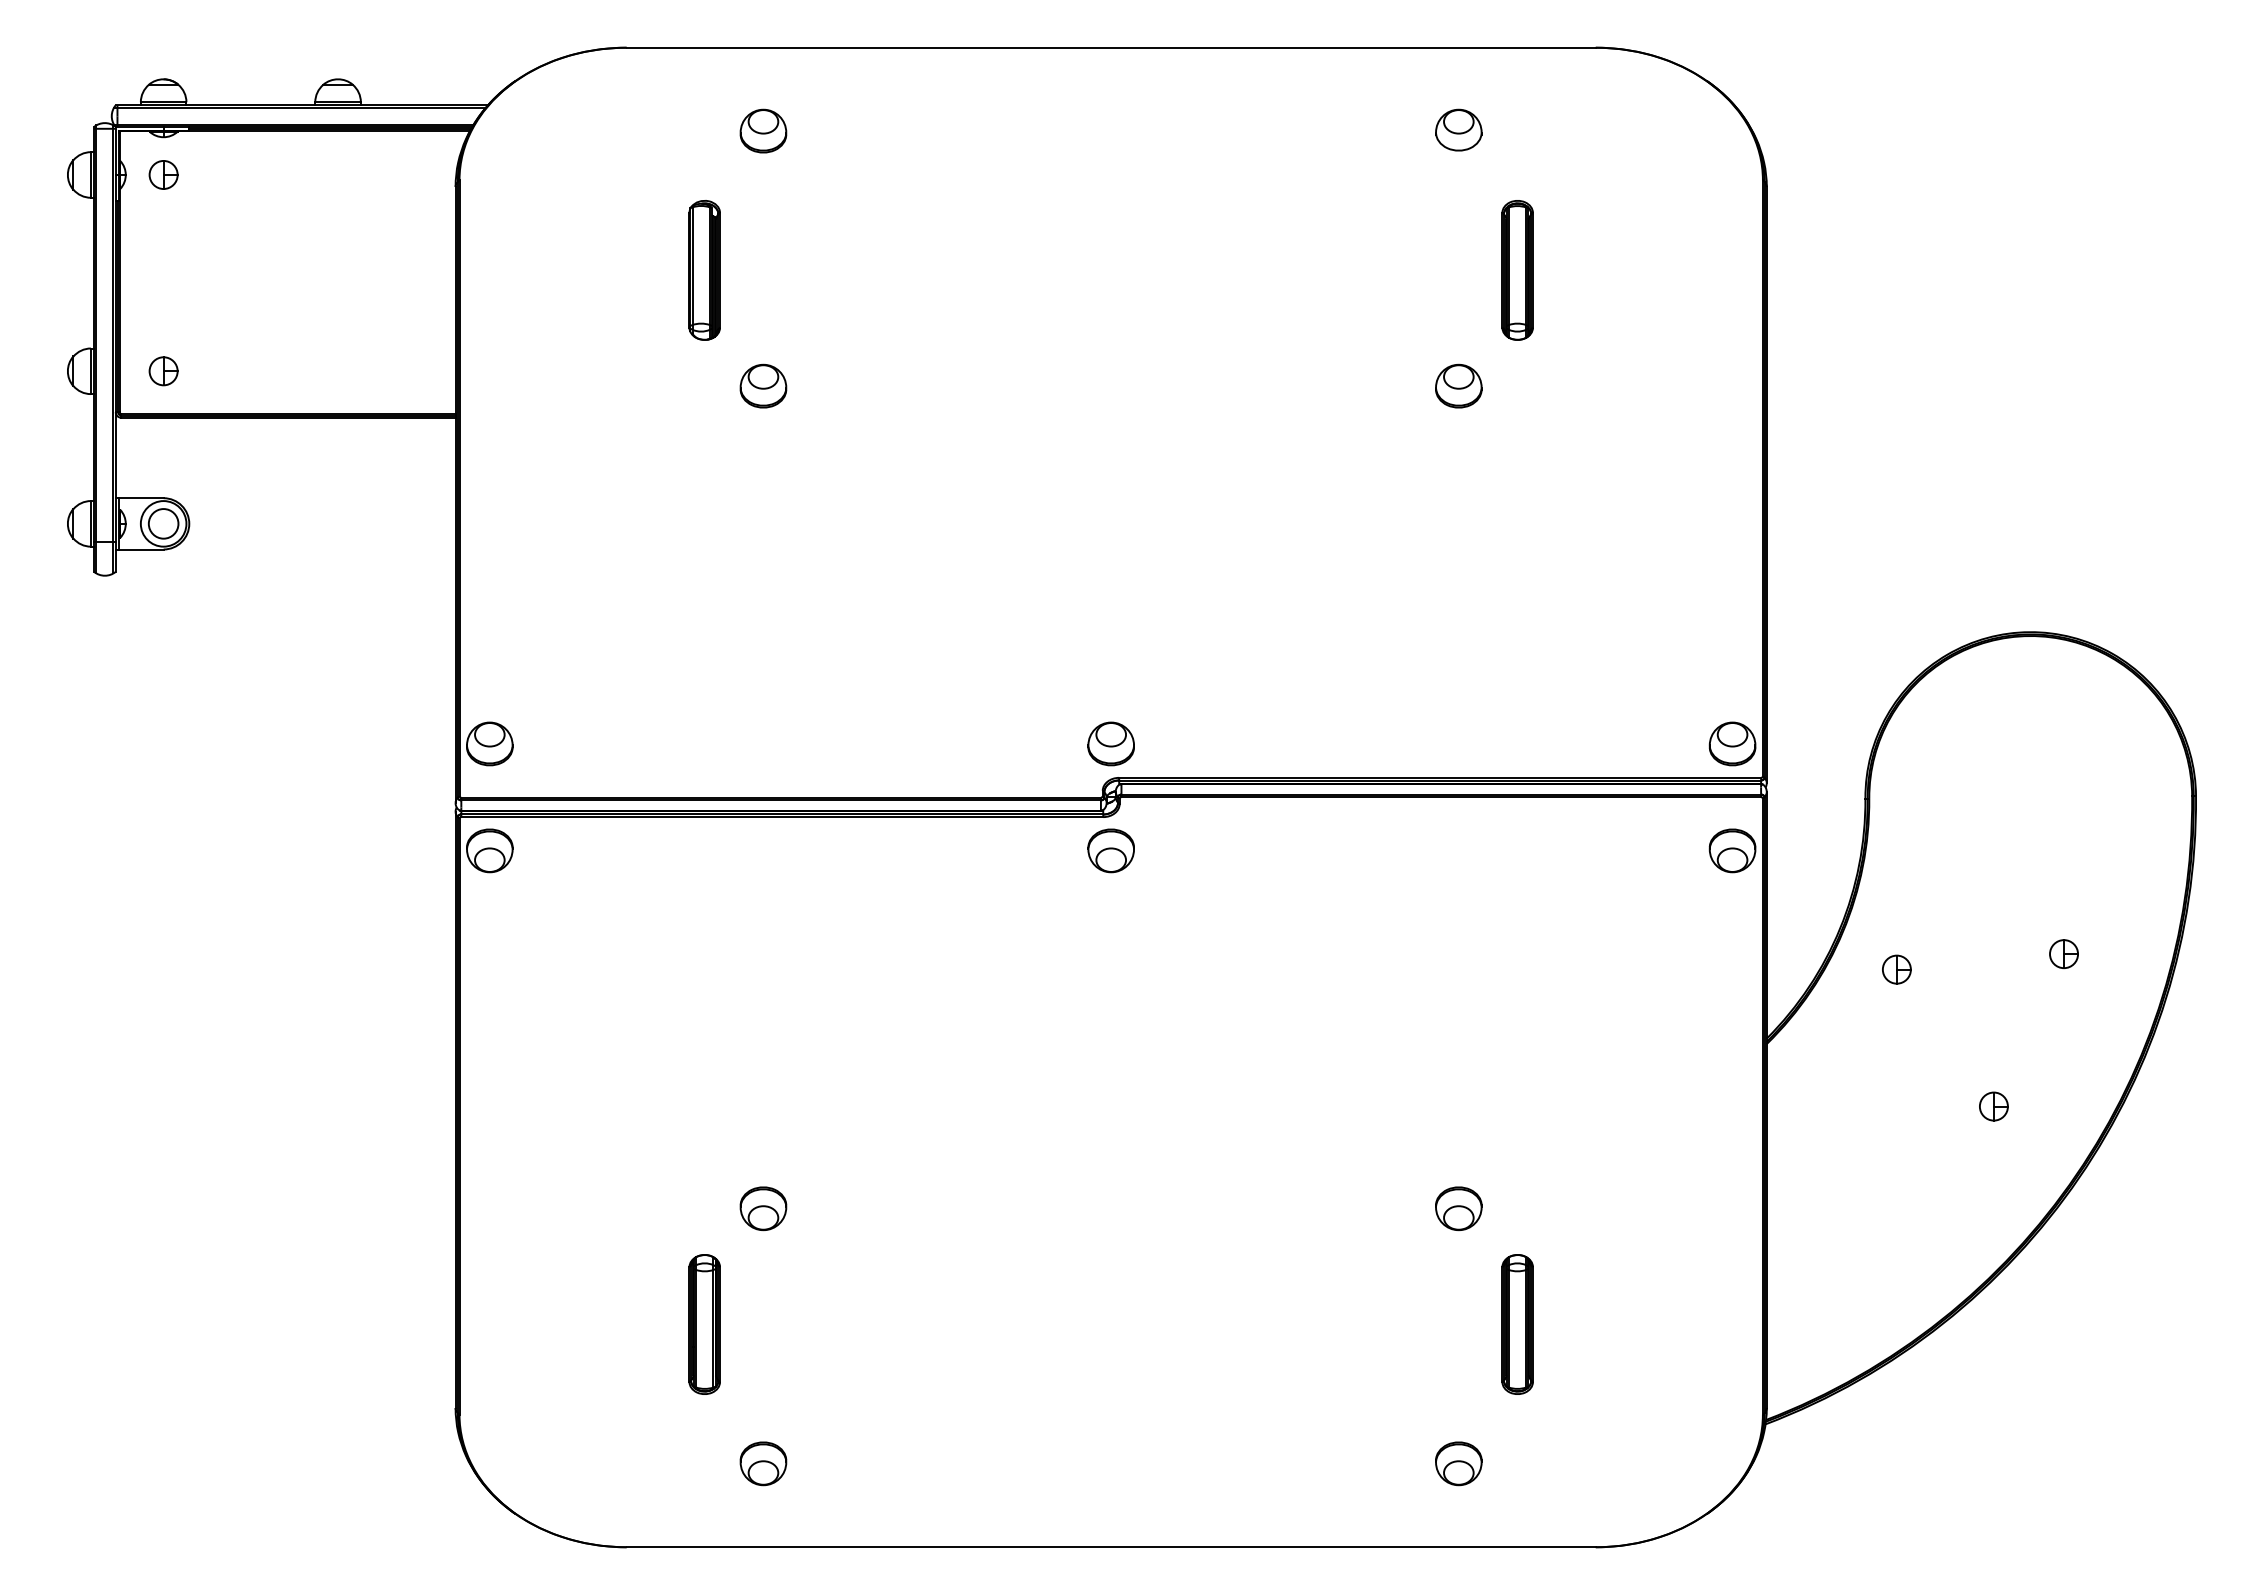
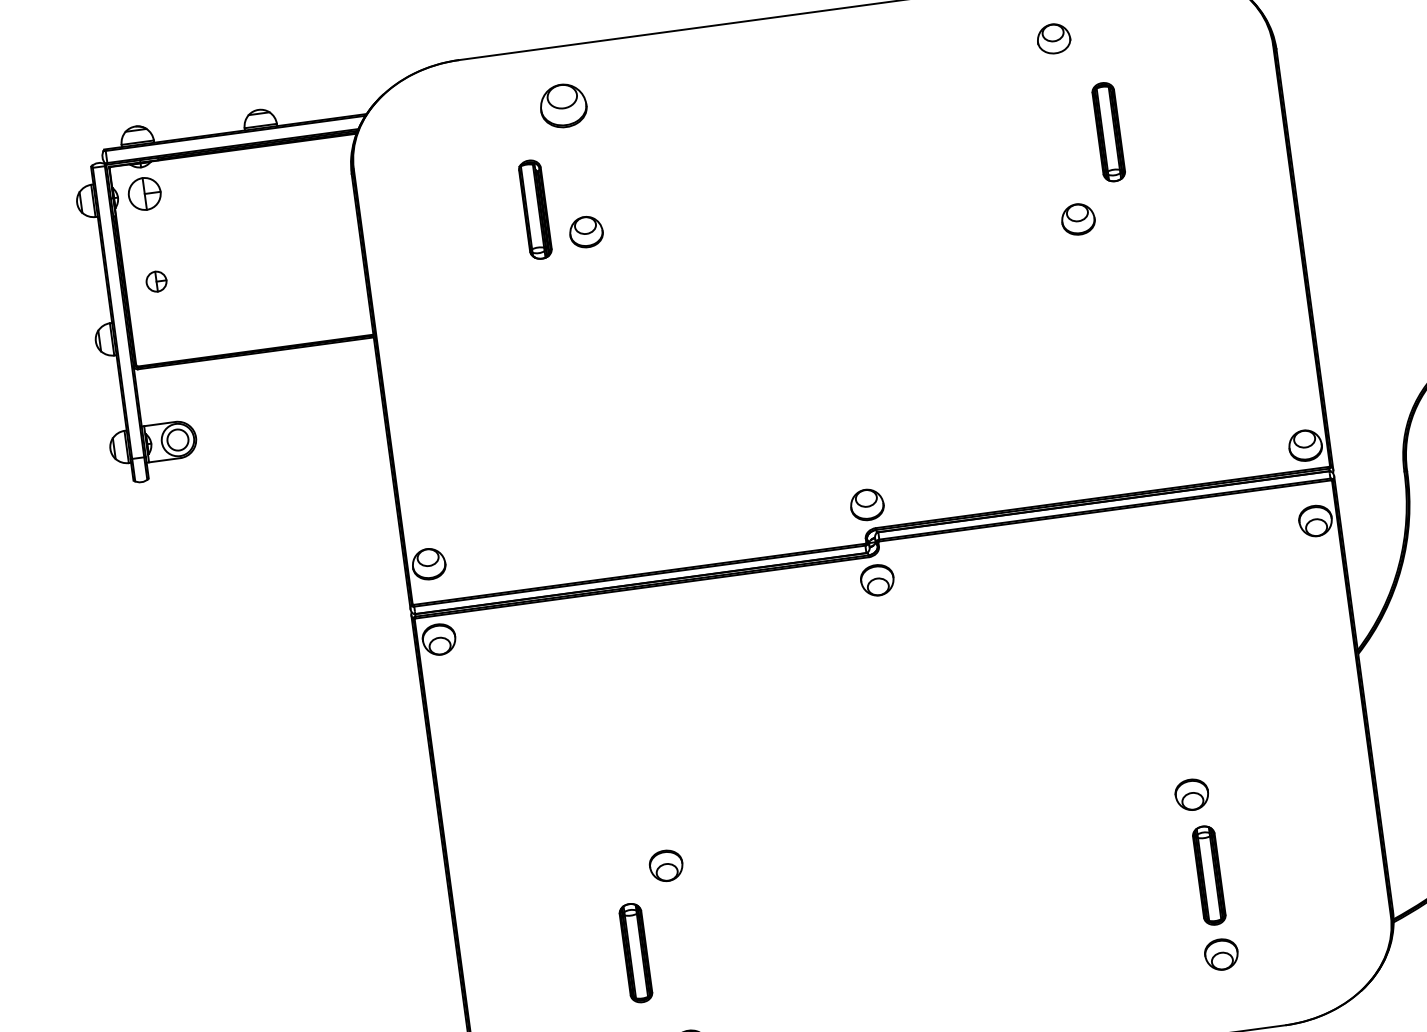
part: (763, 130) -> (563, 105), size x1.4
part: (163, 174) -> (144, 193), size x1.6
part: (163, 371) -> (156, 281), moved
part: (763, 385) -> (586, 231), moved
part: (1458, 1208) -> (1191, 794), moved
part: (1458, 1463) -> (1221, 954), moved

